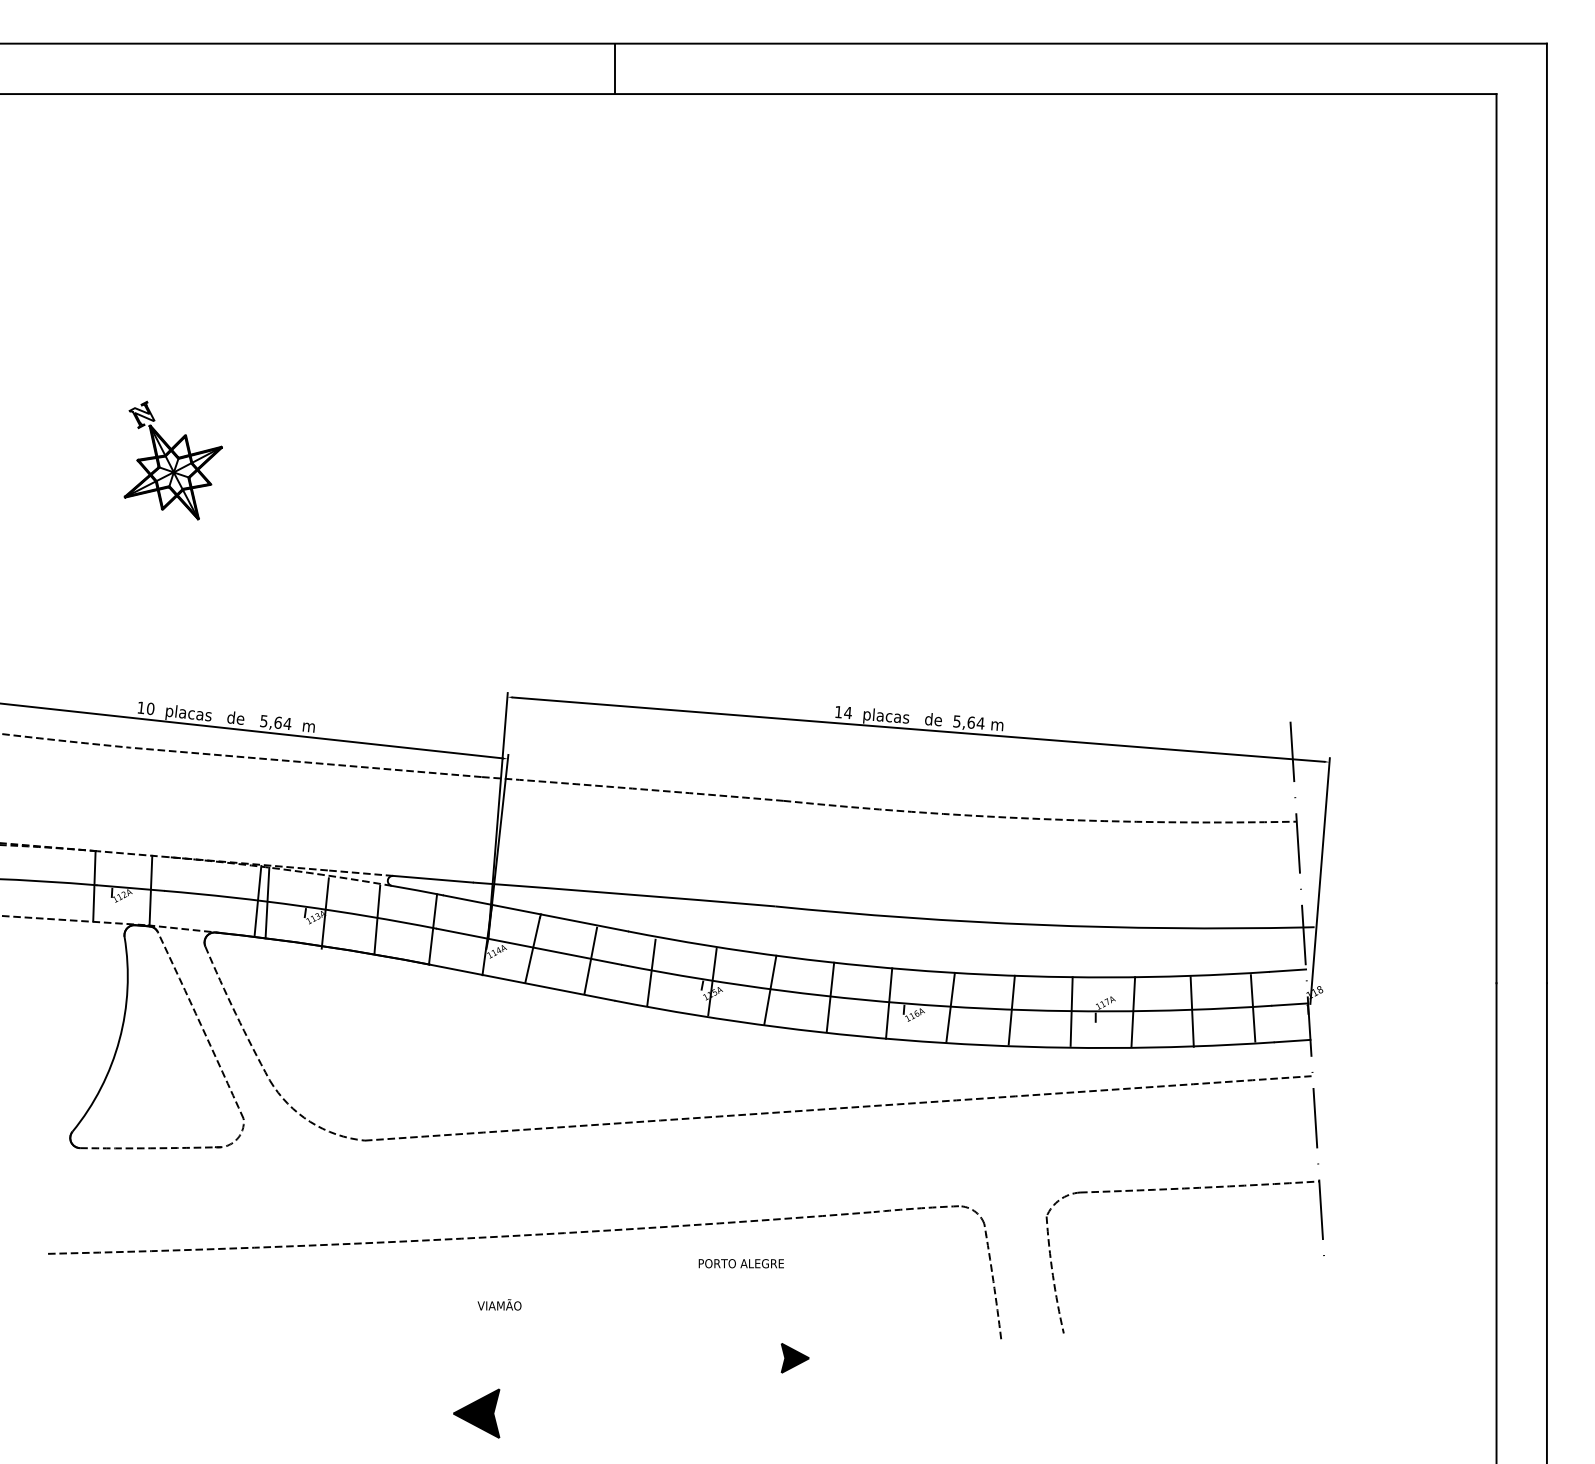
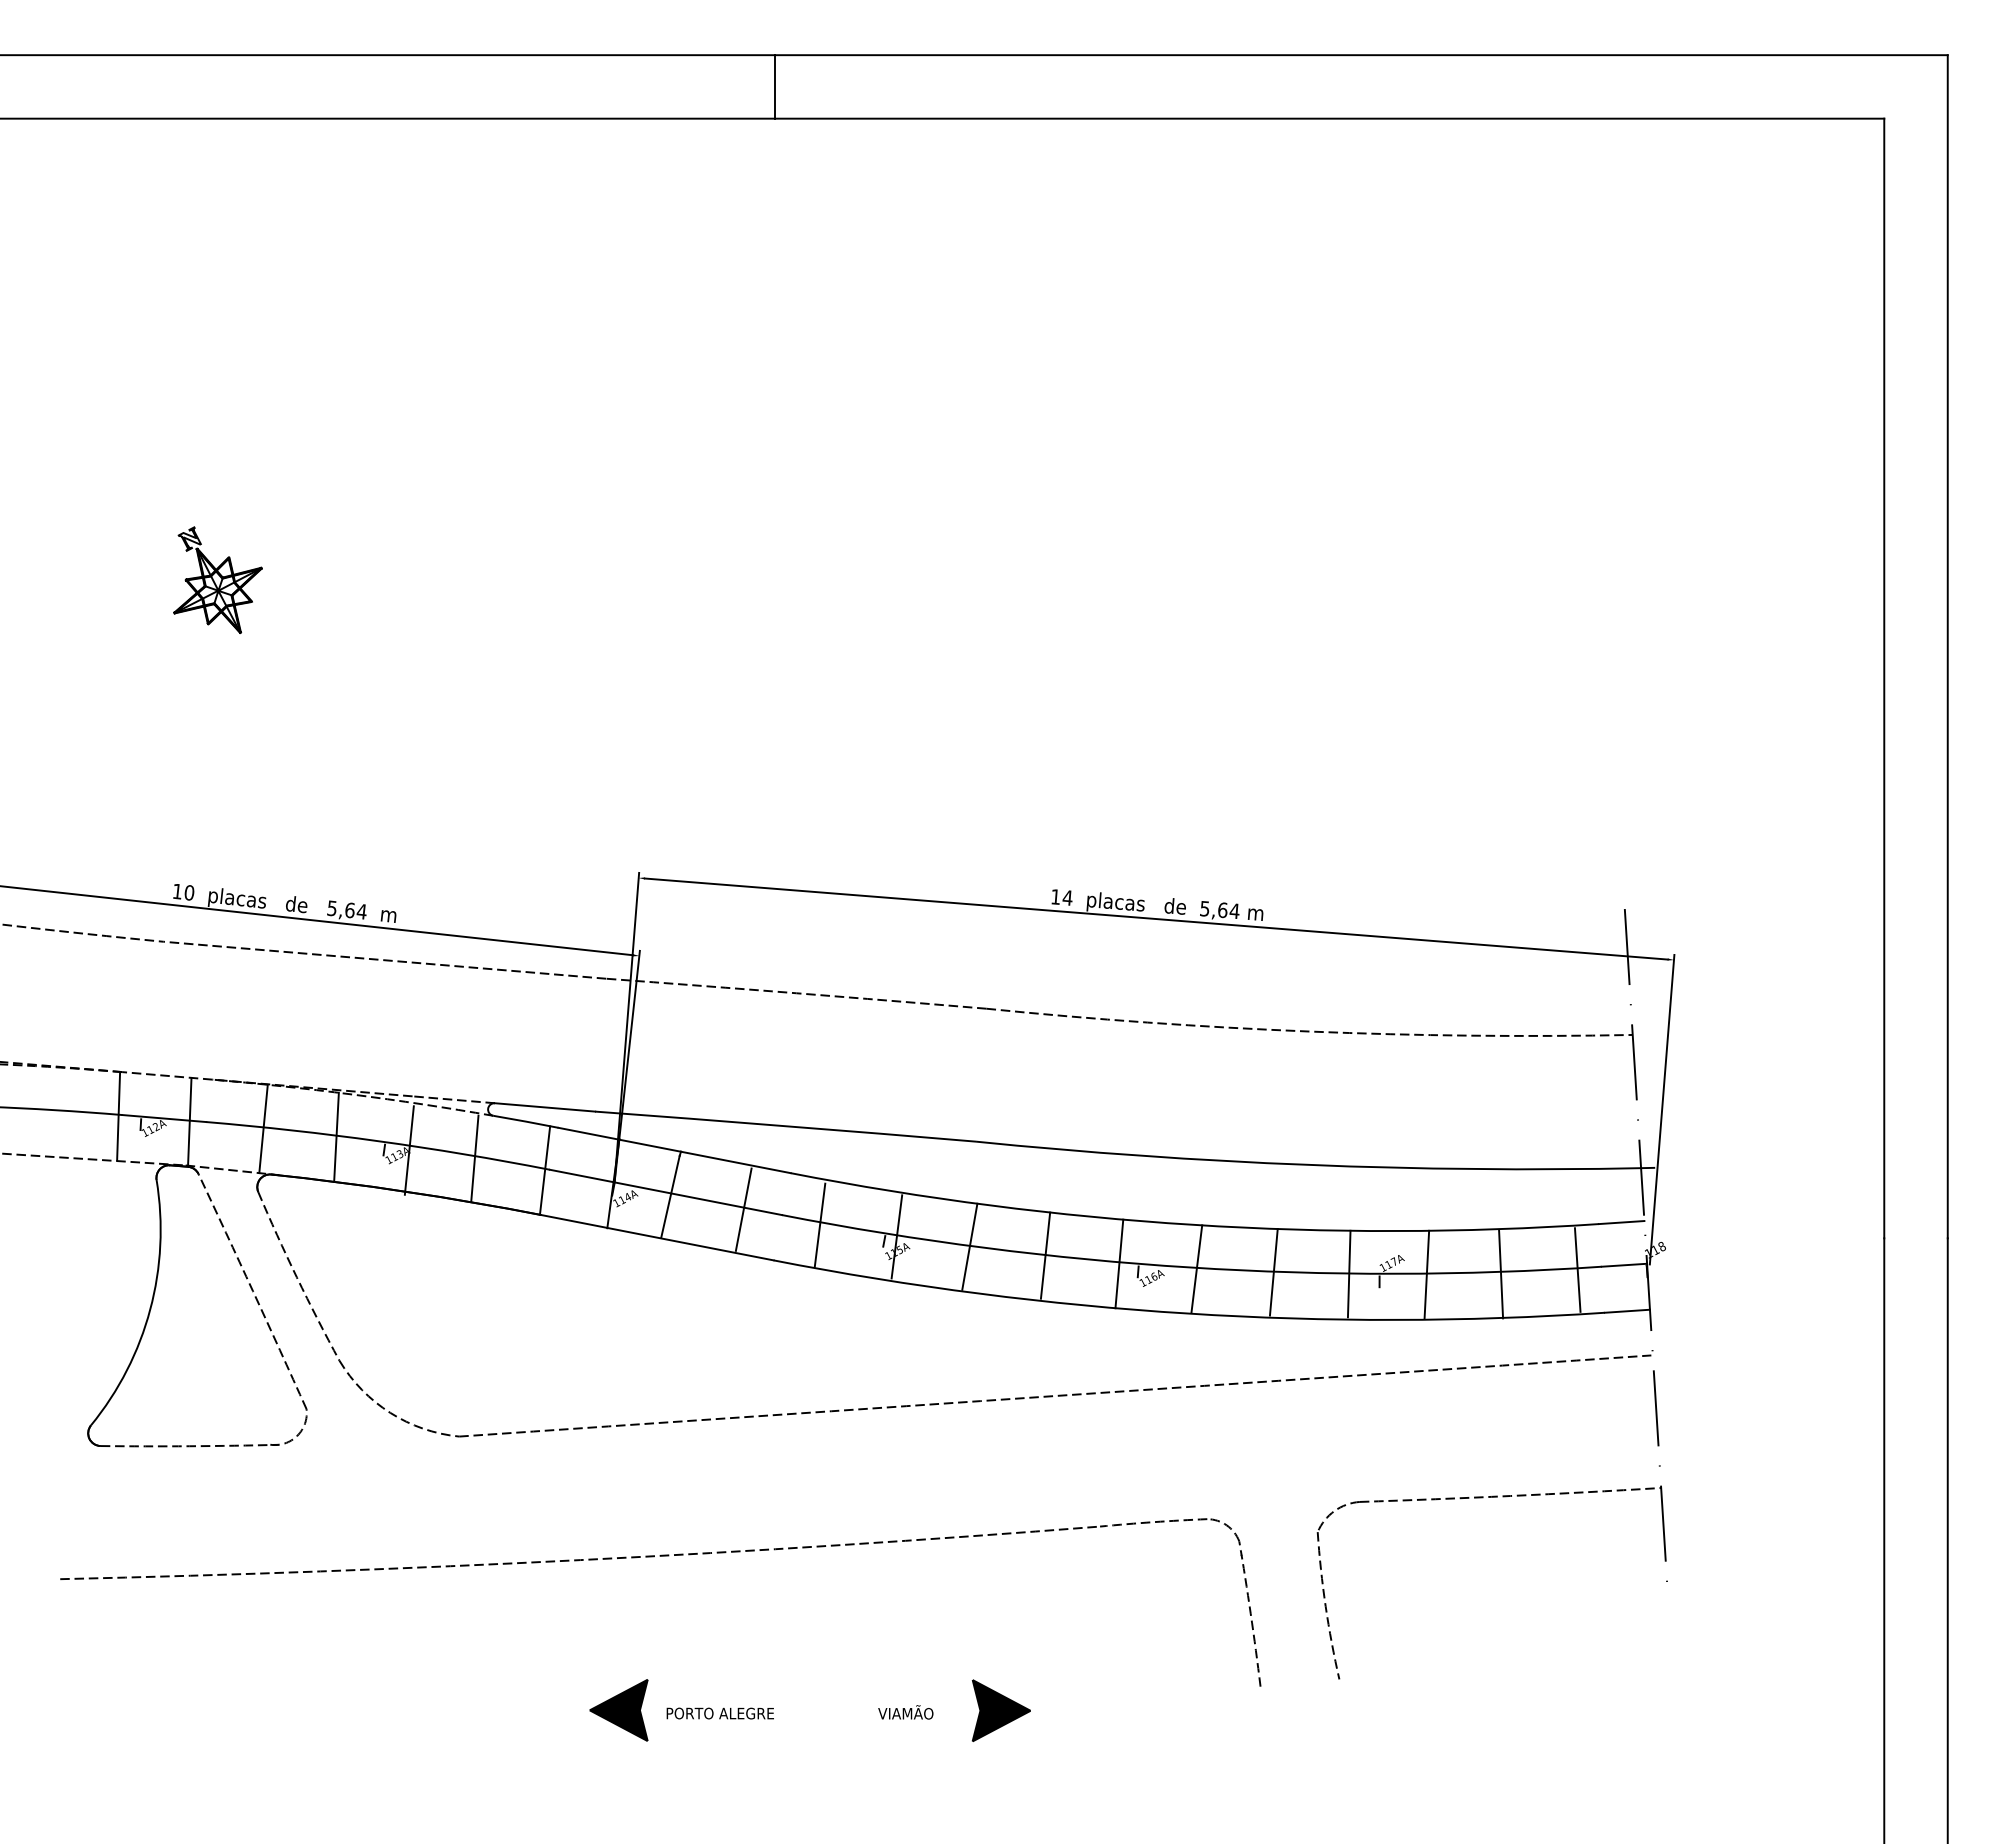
part: (172, 460) -> (217, 579), size x0.71
line: (257, 900) -> (263, 1128), moved
text: (740, 1263) -> (719, 1713), moved
text: (499, 1304) -> (905, 1712), moved
part: (794, 1358) -> (1000, 1710), size x1.67
part: (476, 1413) -> (618, 1710), moved

